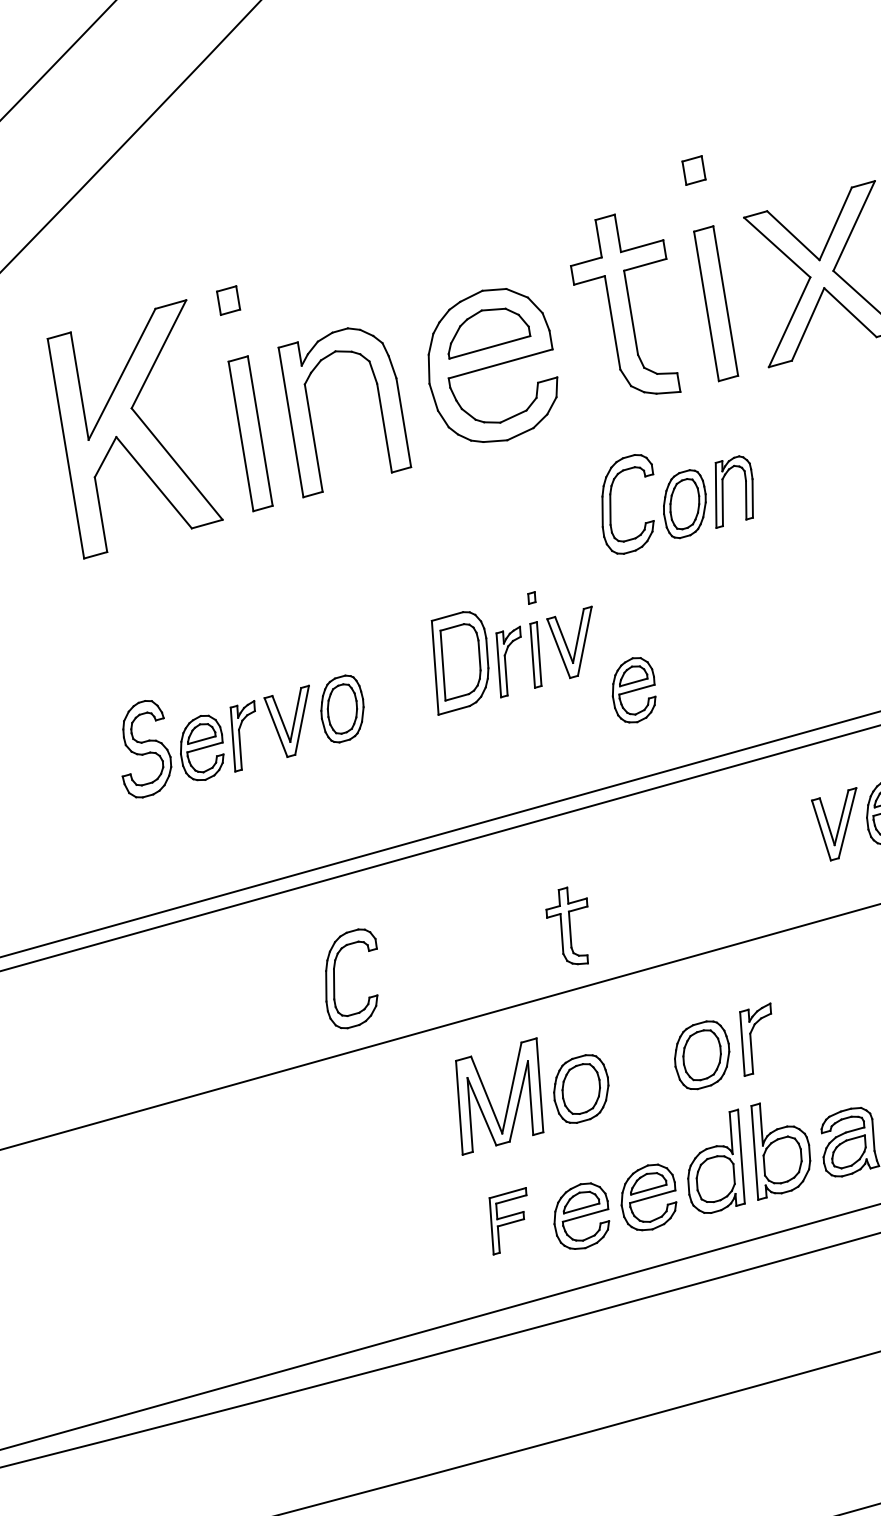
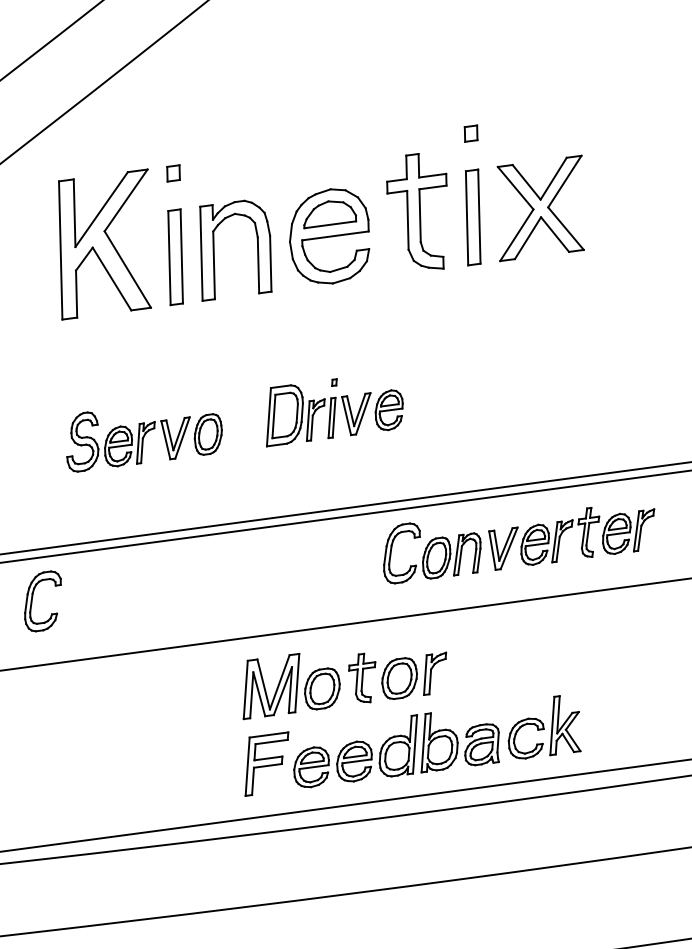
part: (677, 497) -> (432, 553), moved
part: (632, 690) -> (388, 410), moved
part: (569, 925) -> (362, 677), moved
part: (335, 981) -> (32, 601), moved
part: (508, 1220) -> (266, 763), size x1.67

